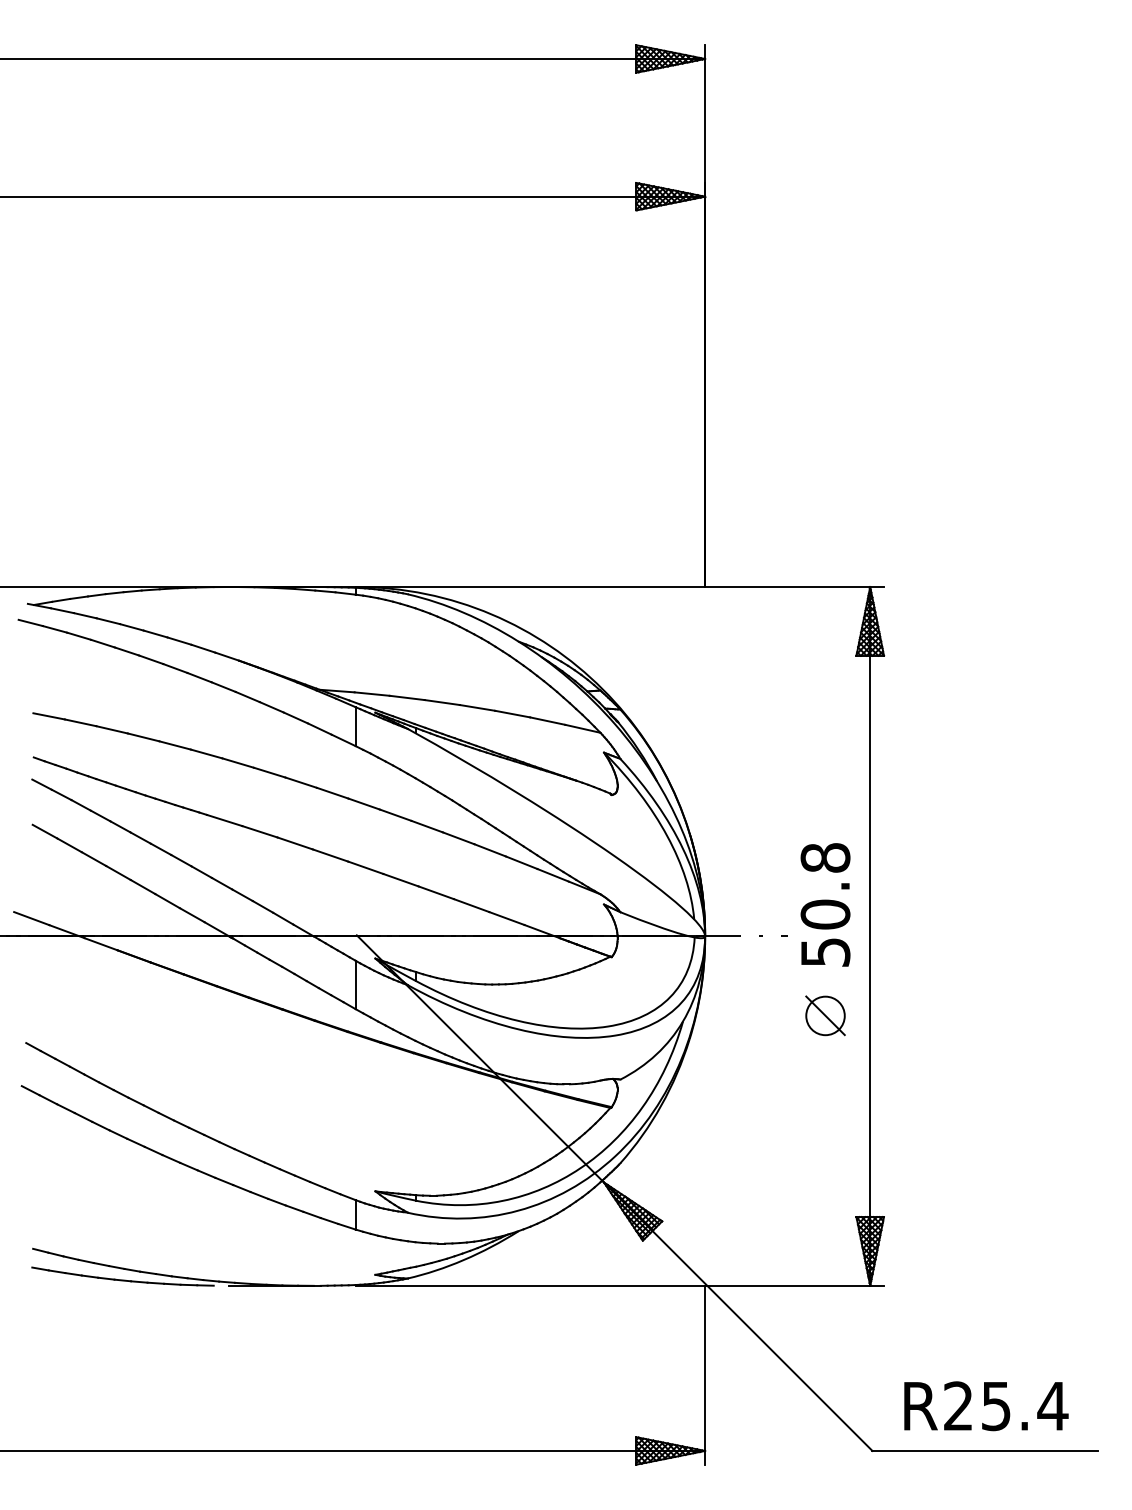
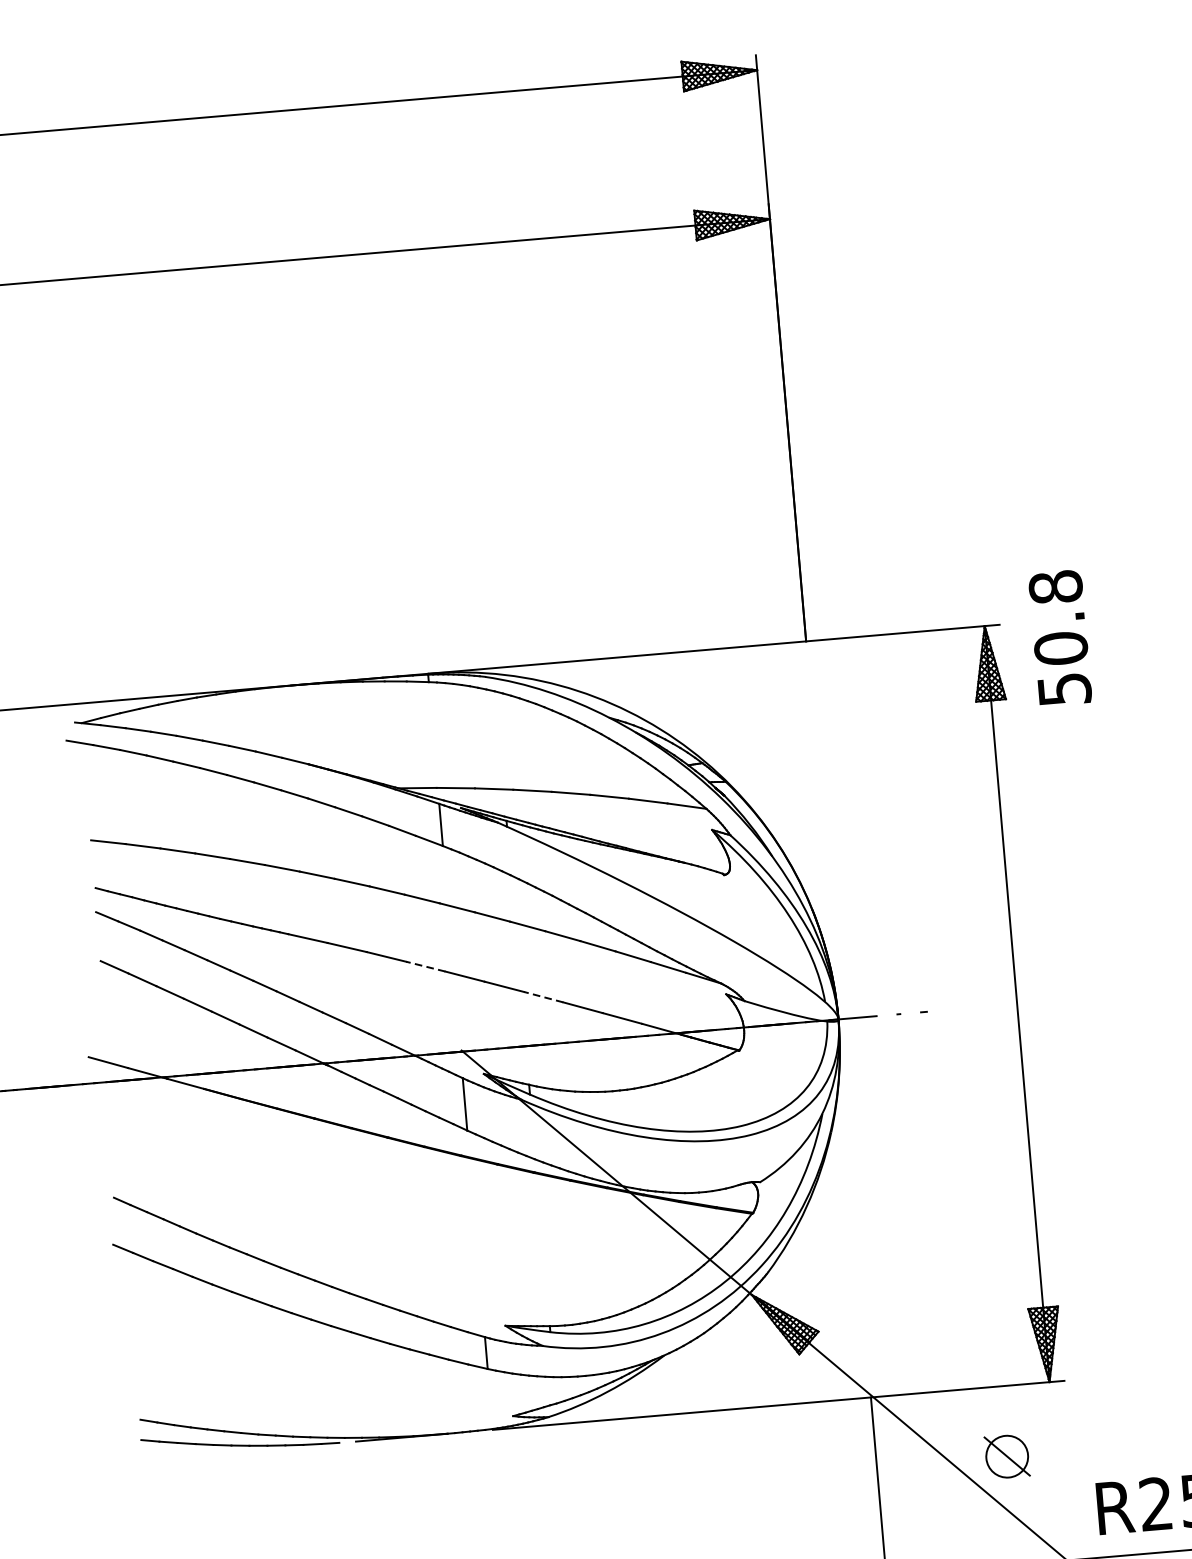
line: (330, 855) -> (425, 966), solid -> dashed
line: (436, 892) -> (543, 996), solid -> dashed
text: (825, 904) -> (1060, 637), moved
part: (825, 1015) -> (1007, 1456), moved

